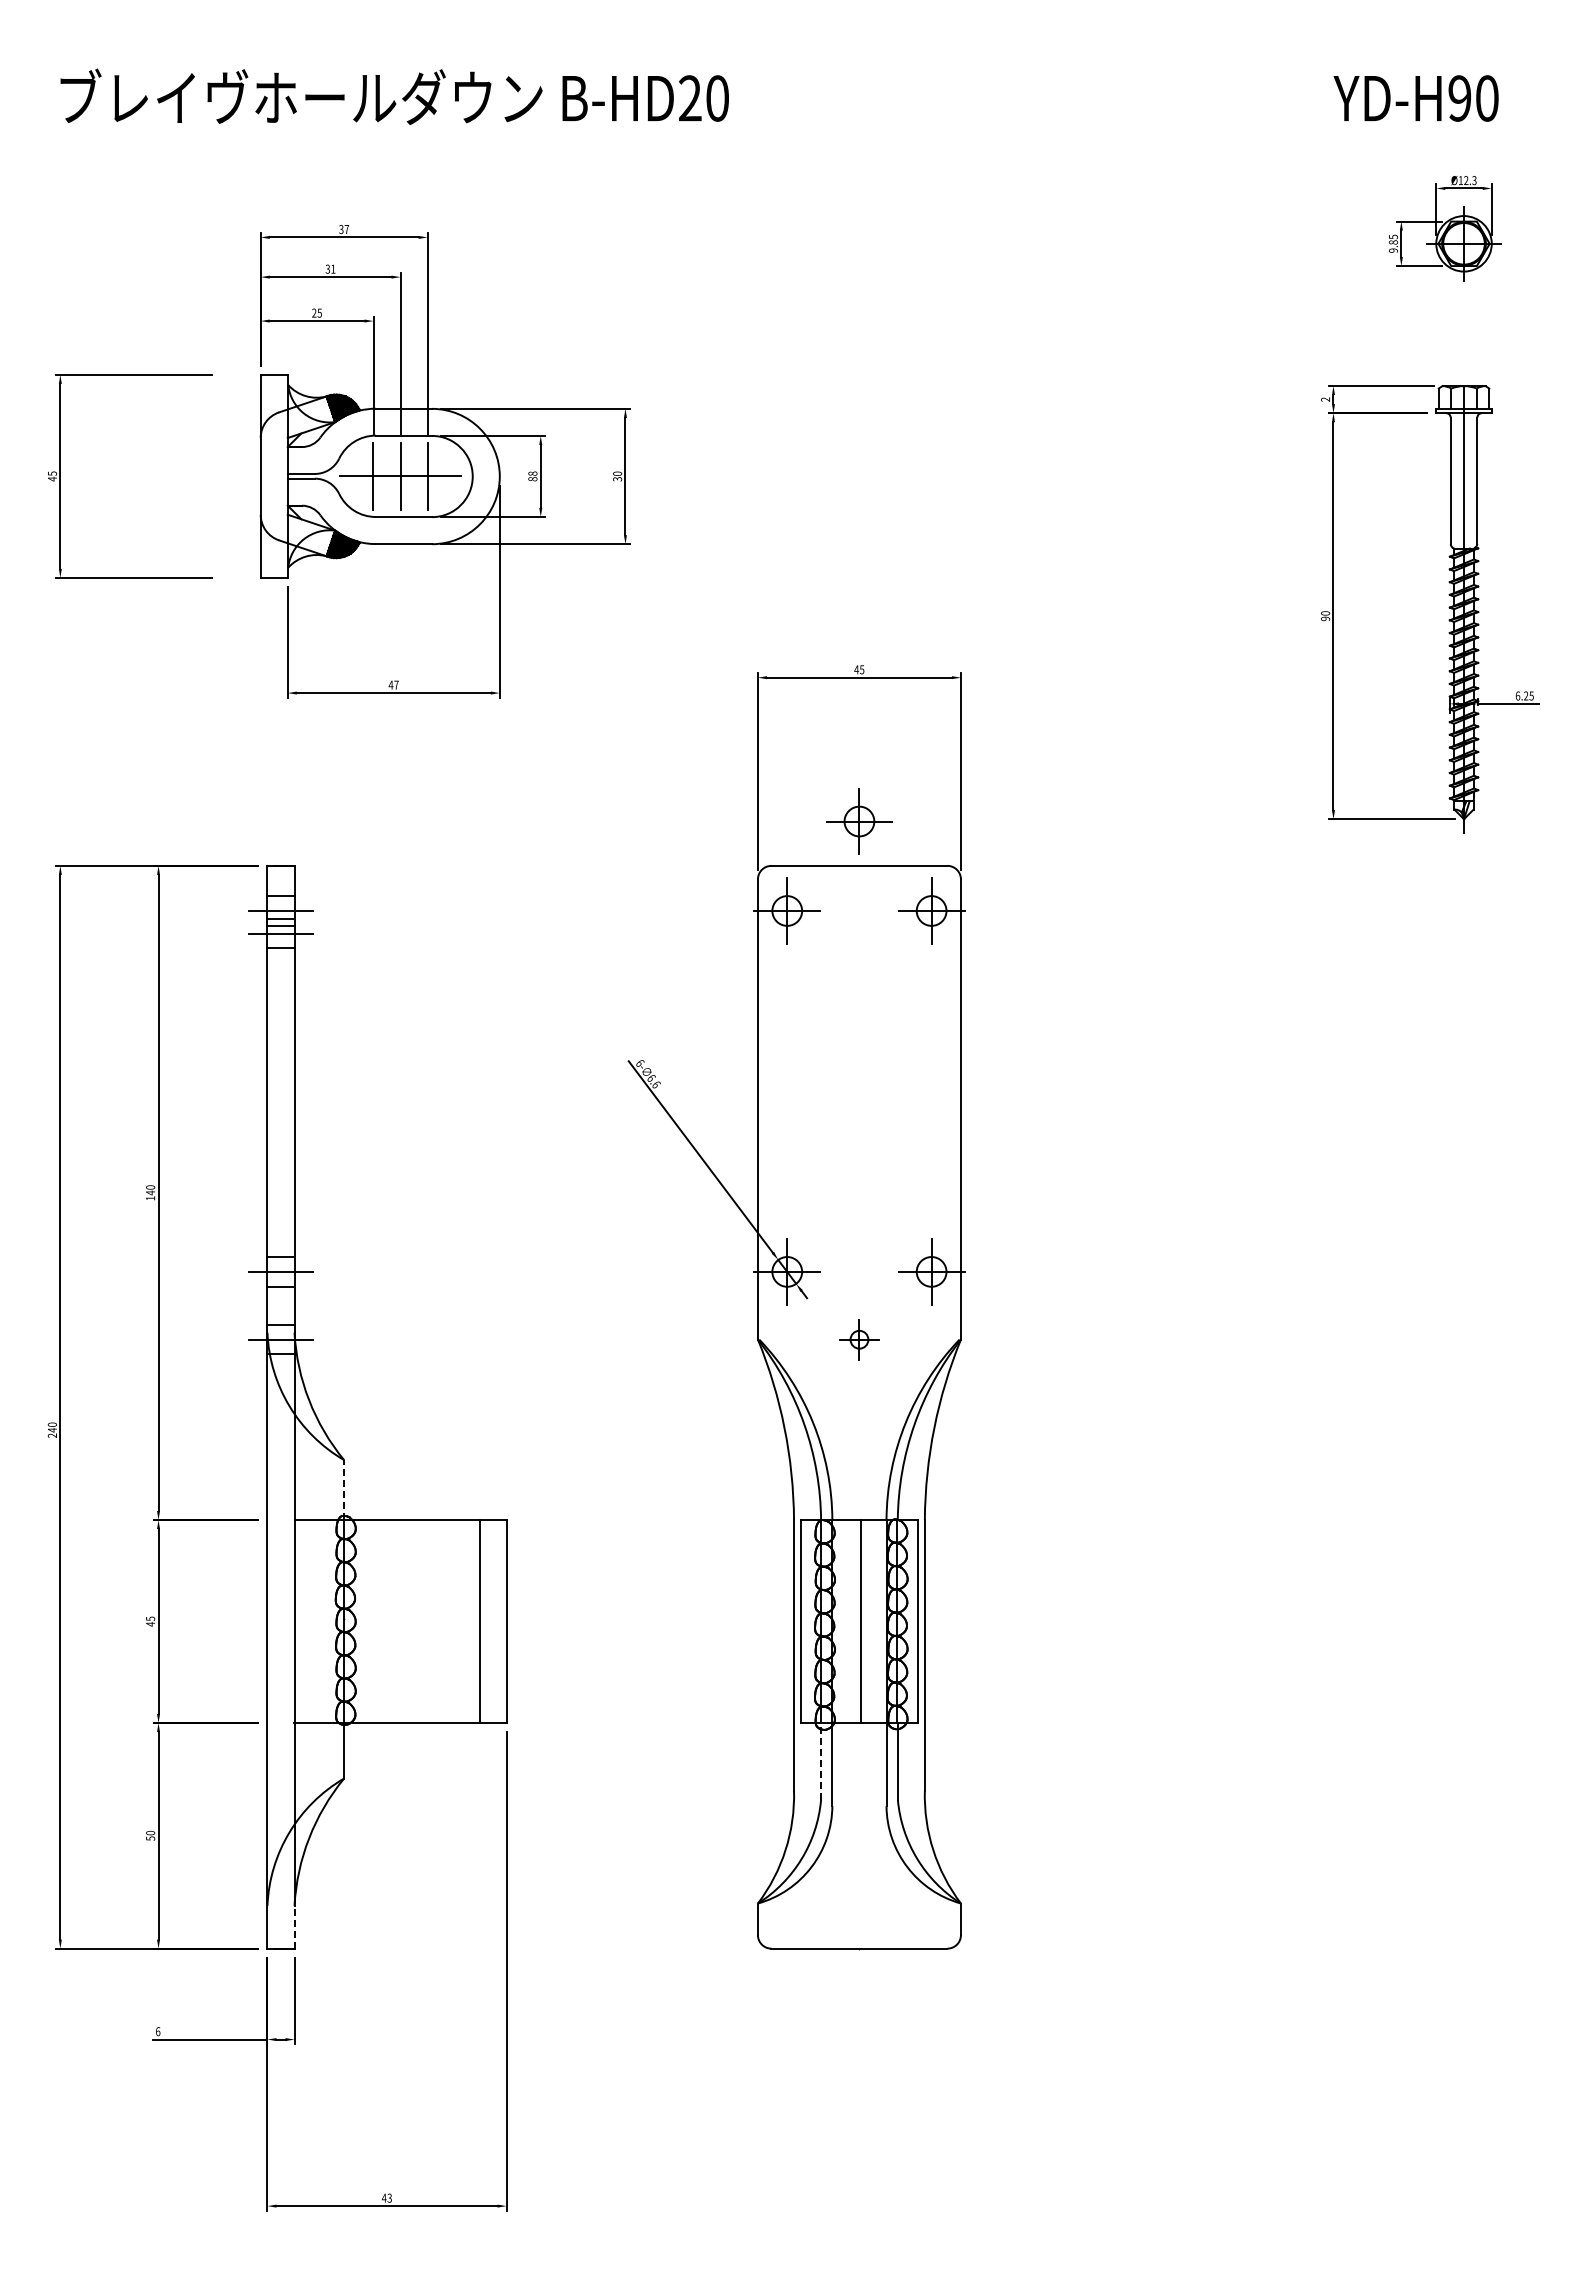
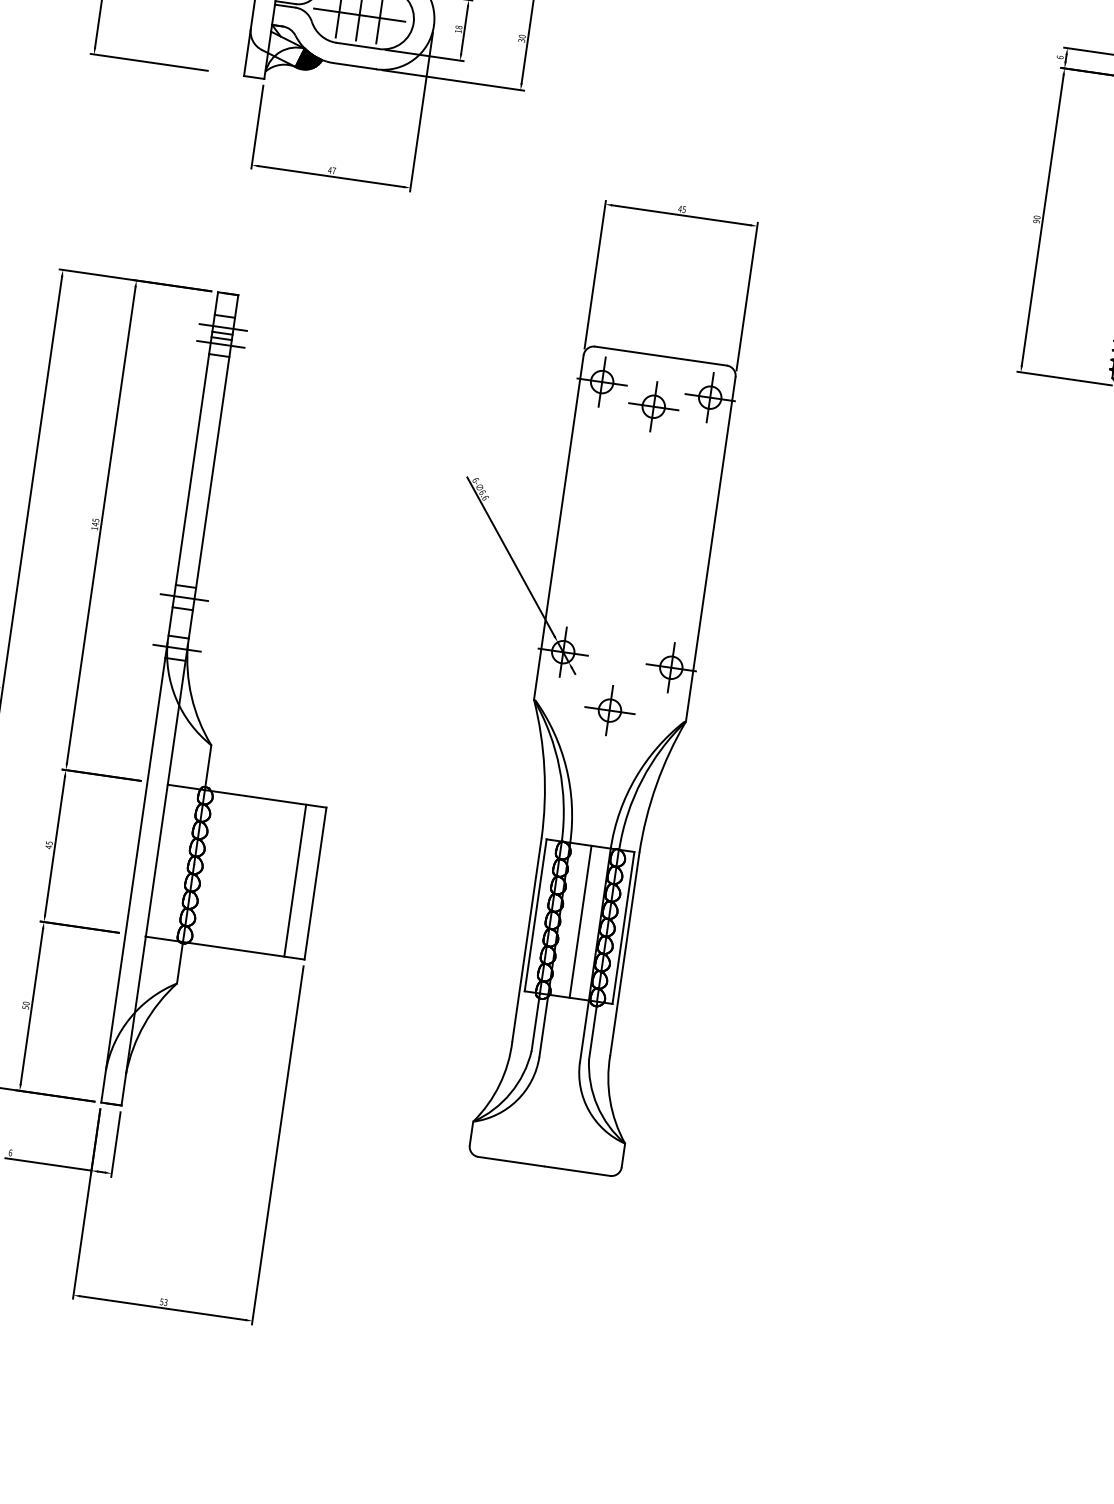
text: (1325, 399) -> (1060, 57), 2 -> 6
text: (532, 479) -> (458, 31), 88 -> 18
part: (859, 821) -> (653, 406), moved
text: (150, 1187) -> (95, 520), 140 -> 145
part: (859, 1339) -> (610, 710), size x1.67
line: (344, 1490) -> (208, 768), dashed -> solid
line: (821, 1760) -> (536, 1021), dashed -> solid
line: (294, 1926) -> (123, 1088), dashed -> solid
text: (383, 2197) -> (161, 1301), 43 -> 53

